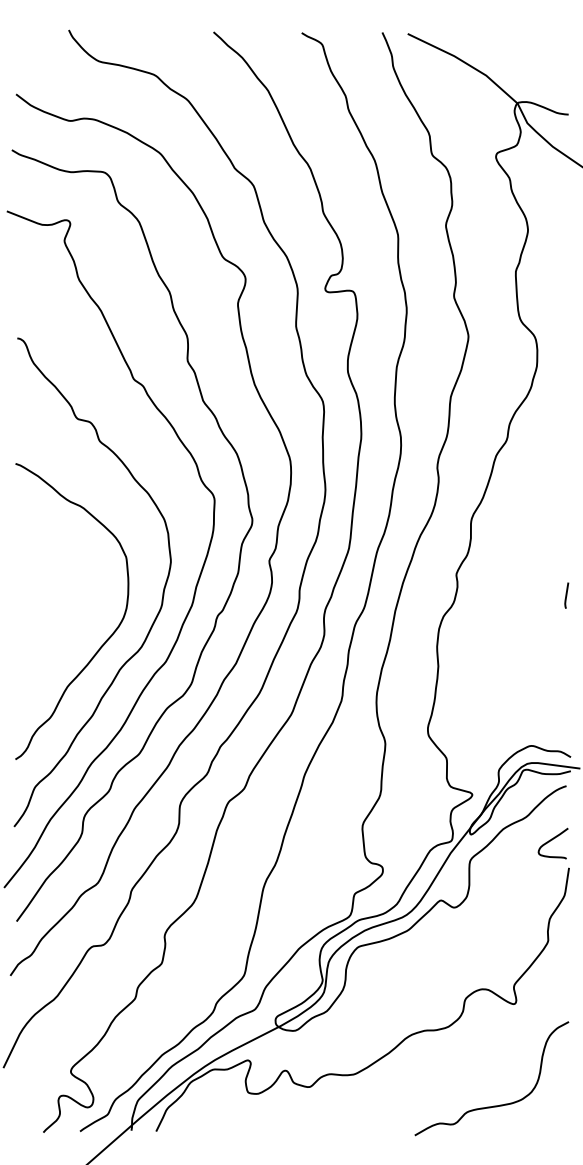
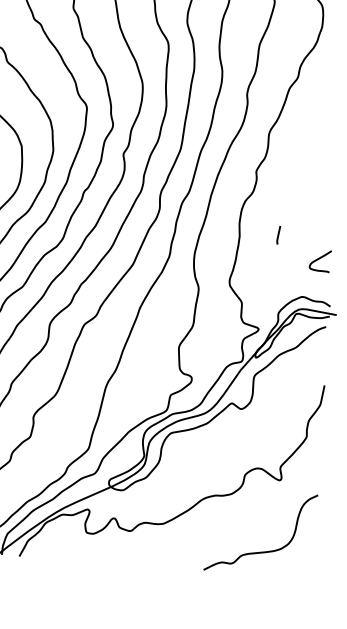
line: (566, 595) -> (278, 235), moved
curve: (550, 841) -> (318, 259), moved

